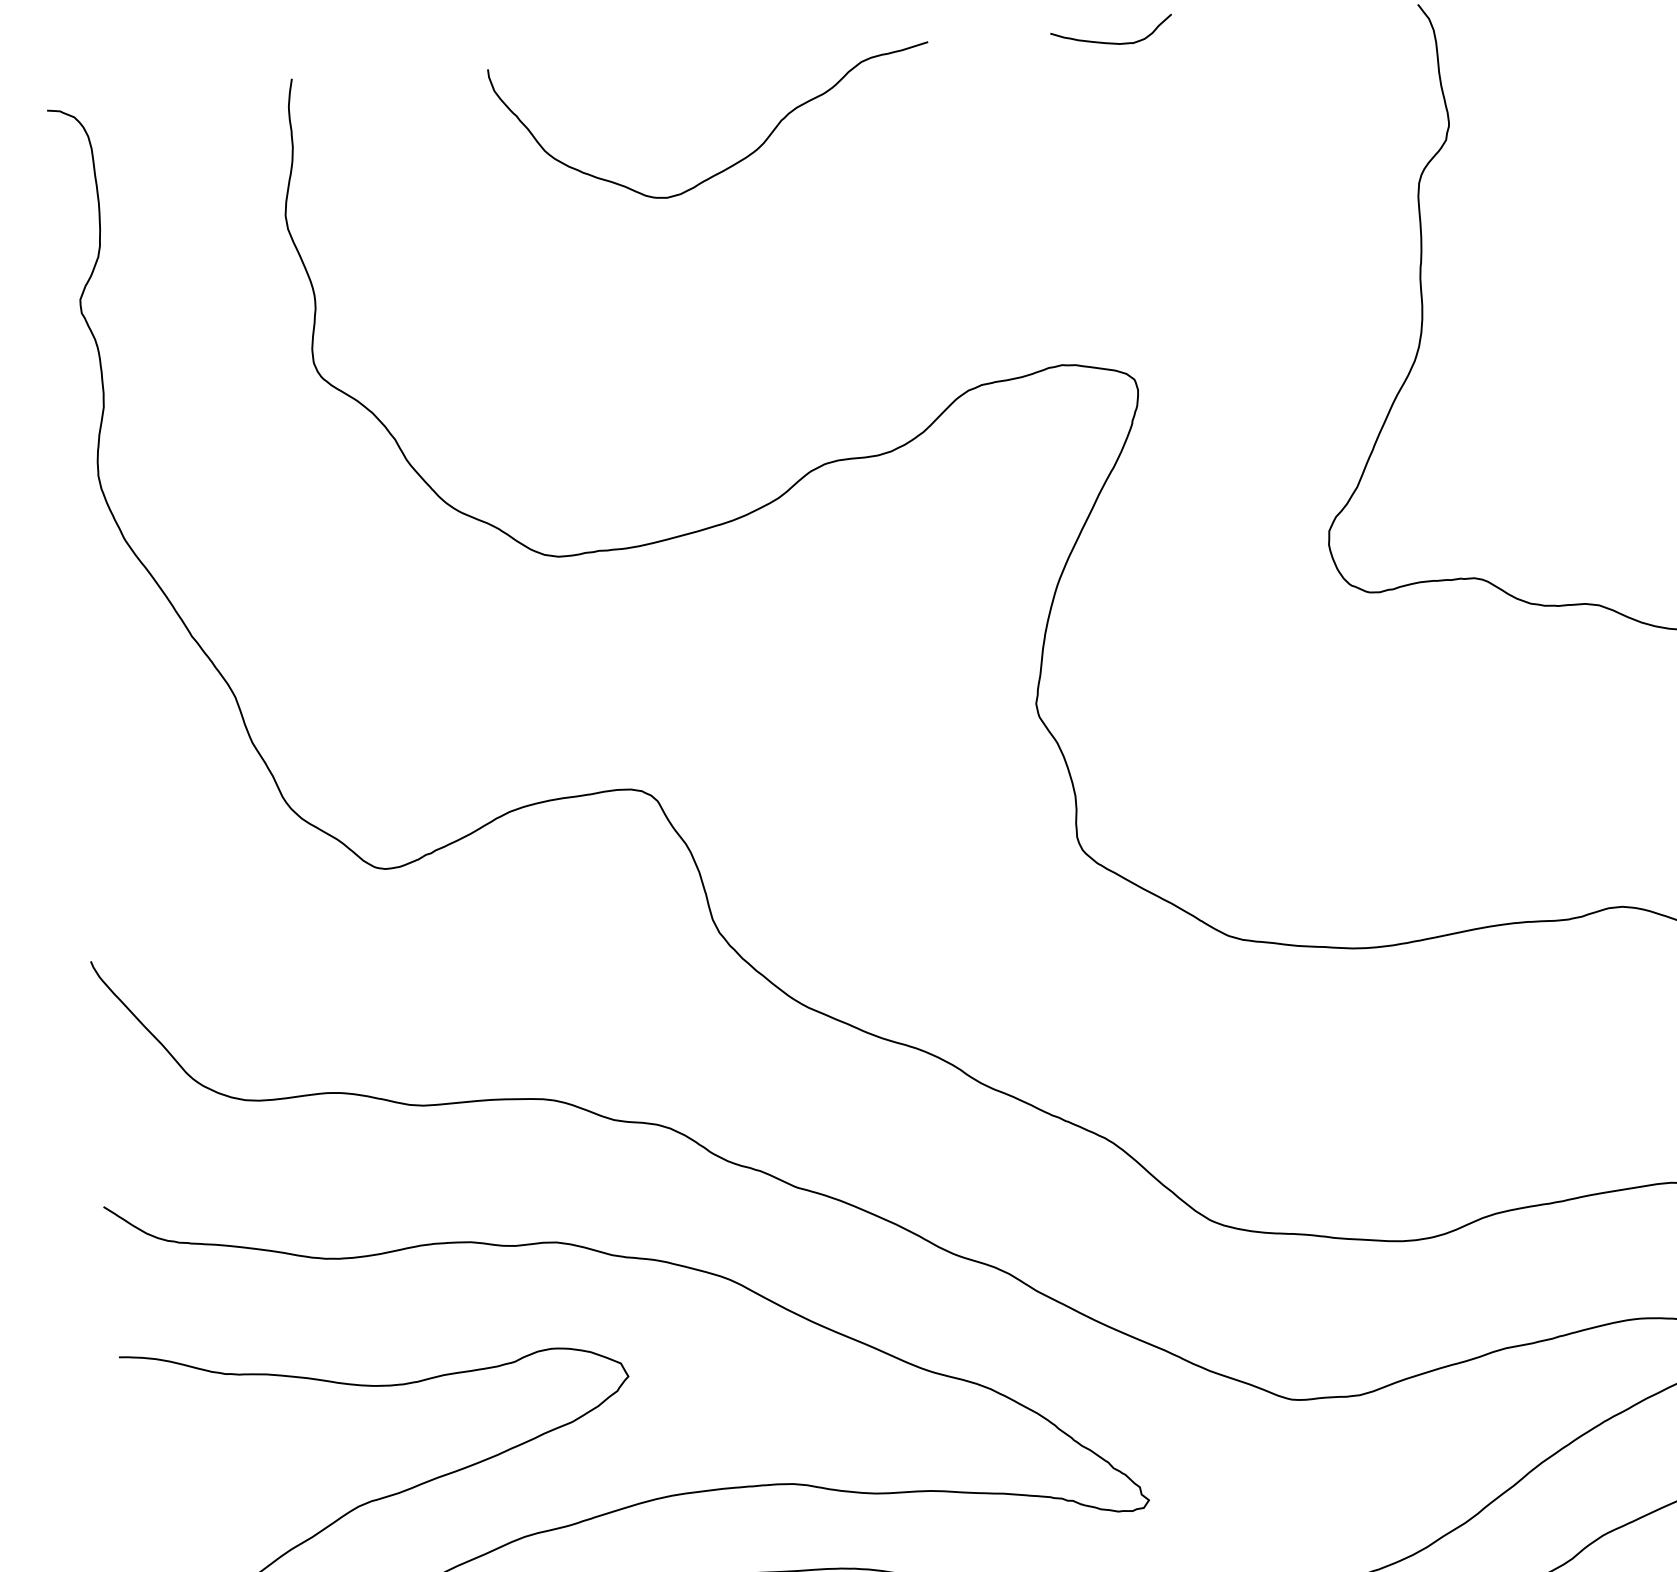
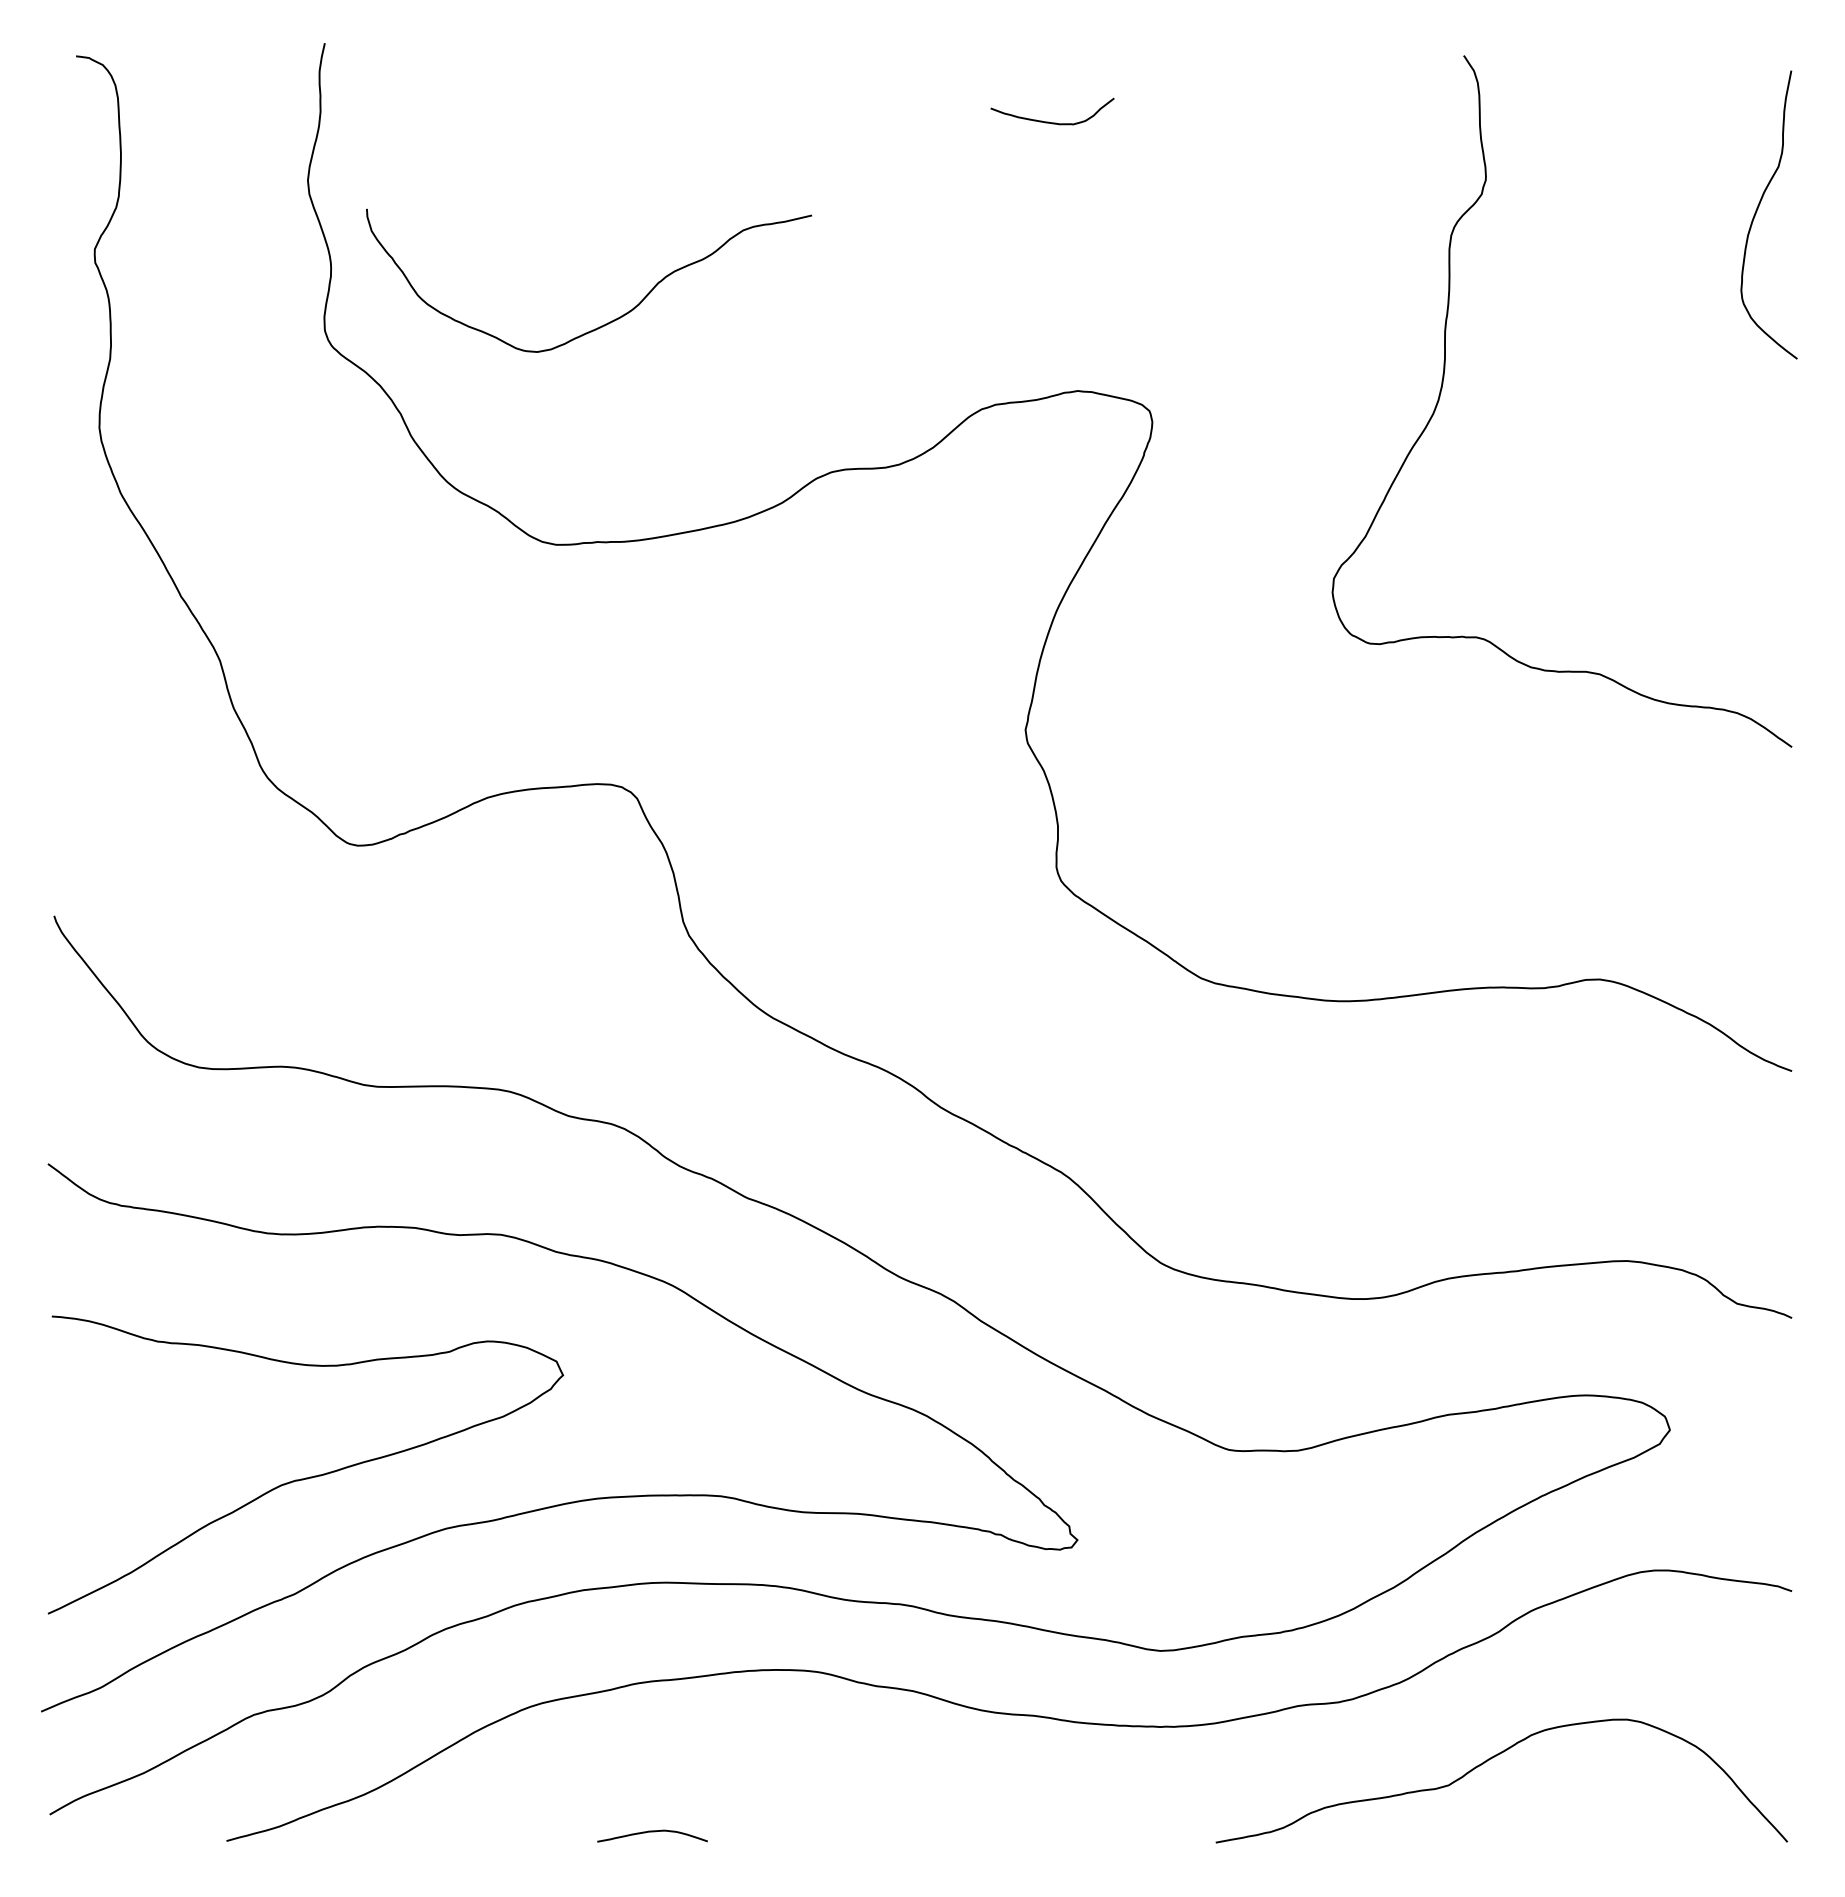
curve: (1108, 42) -> (1048, 121), moved
curve: (736, 162) -> (609, 321), moved

